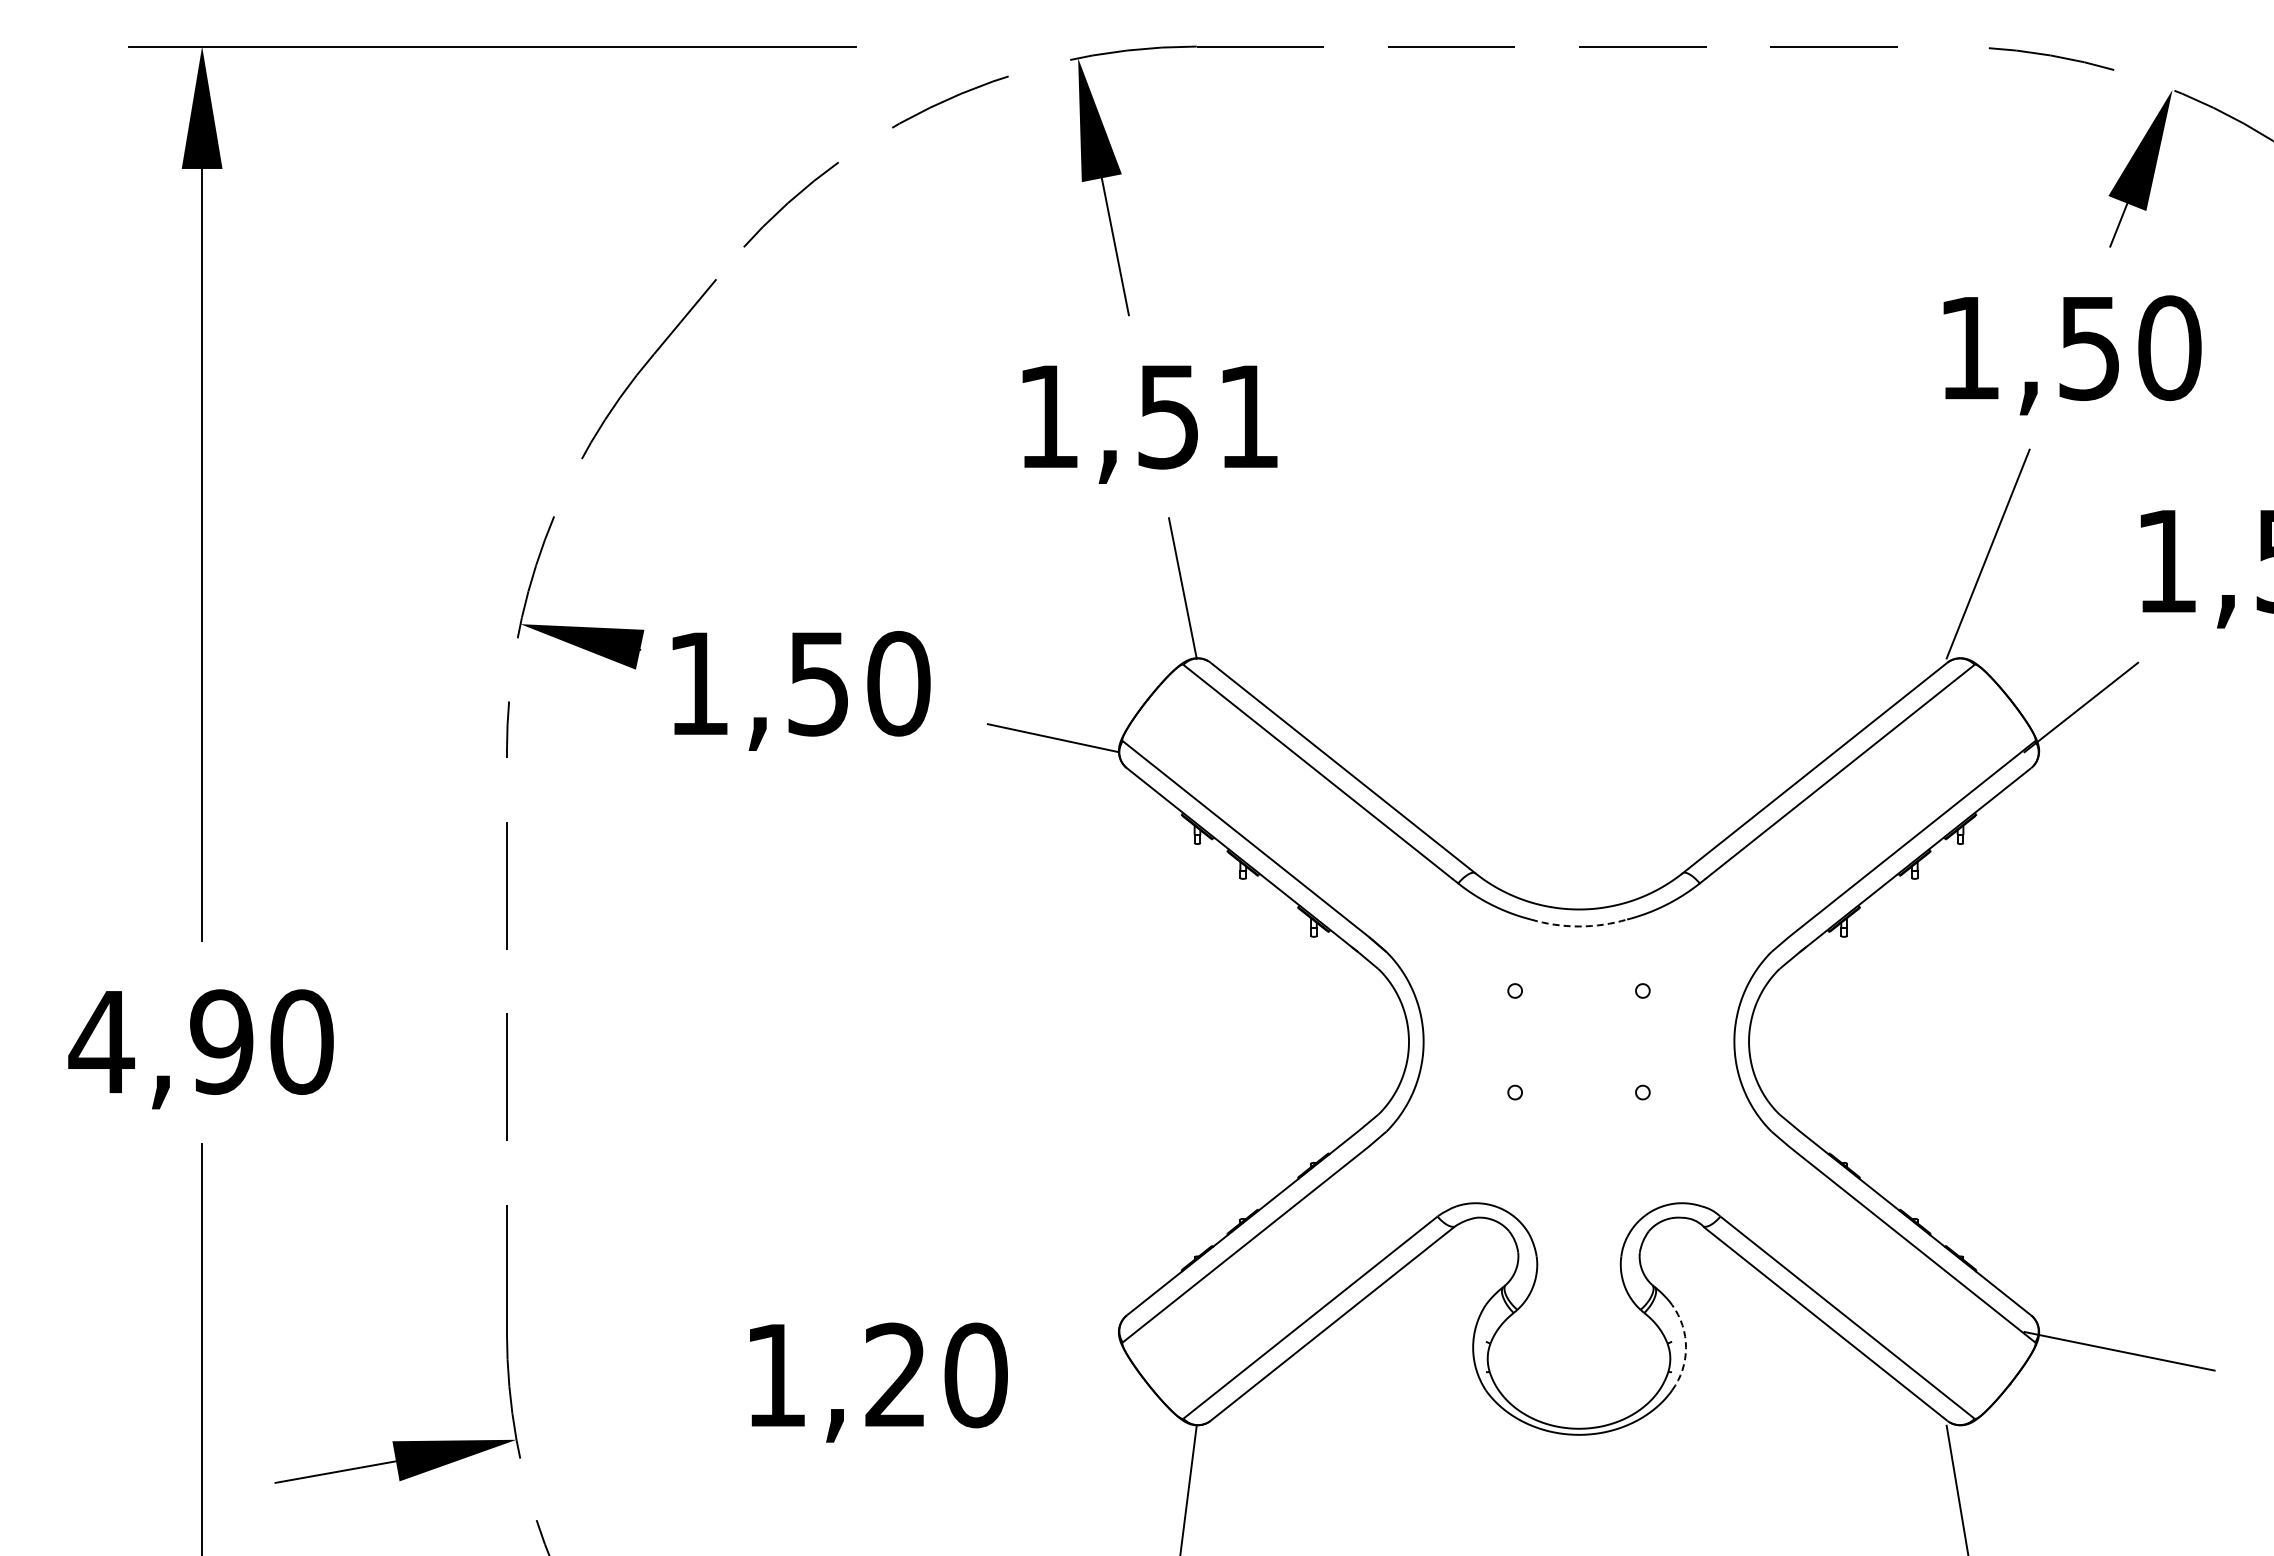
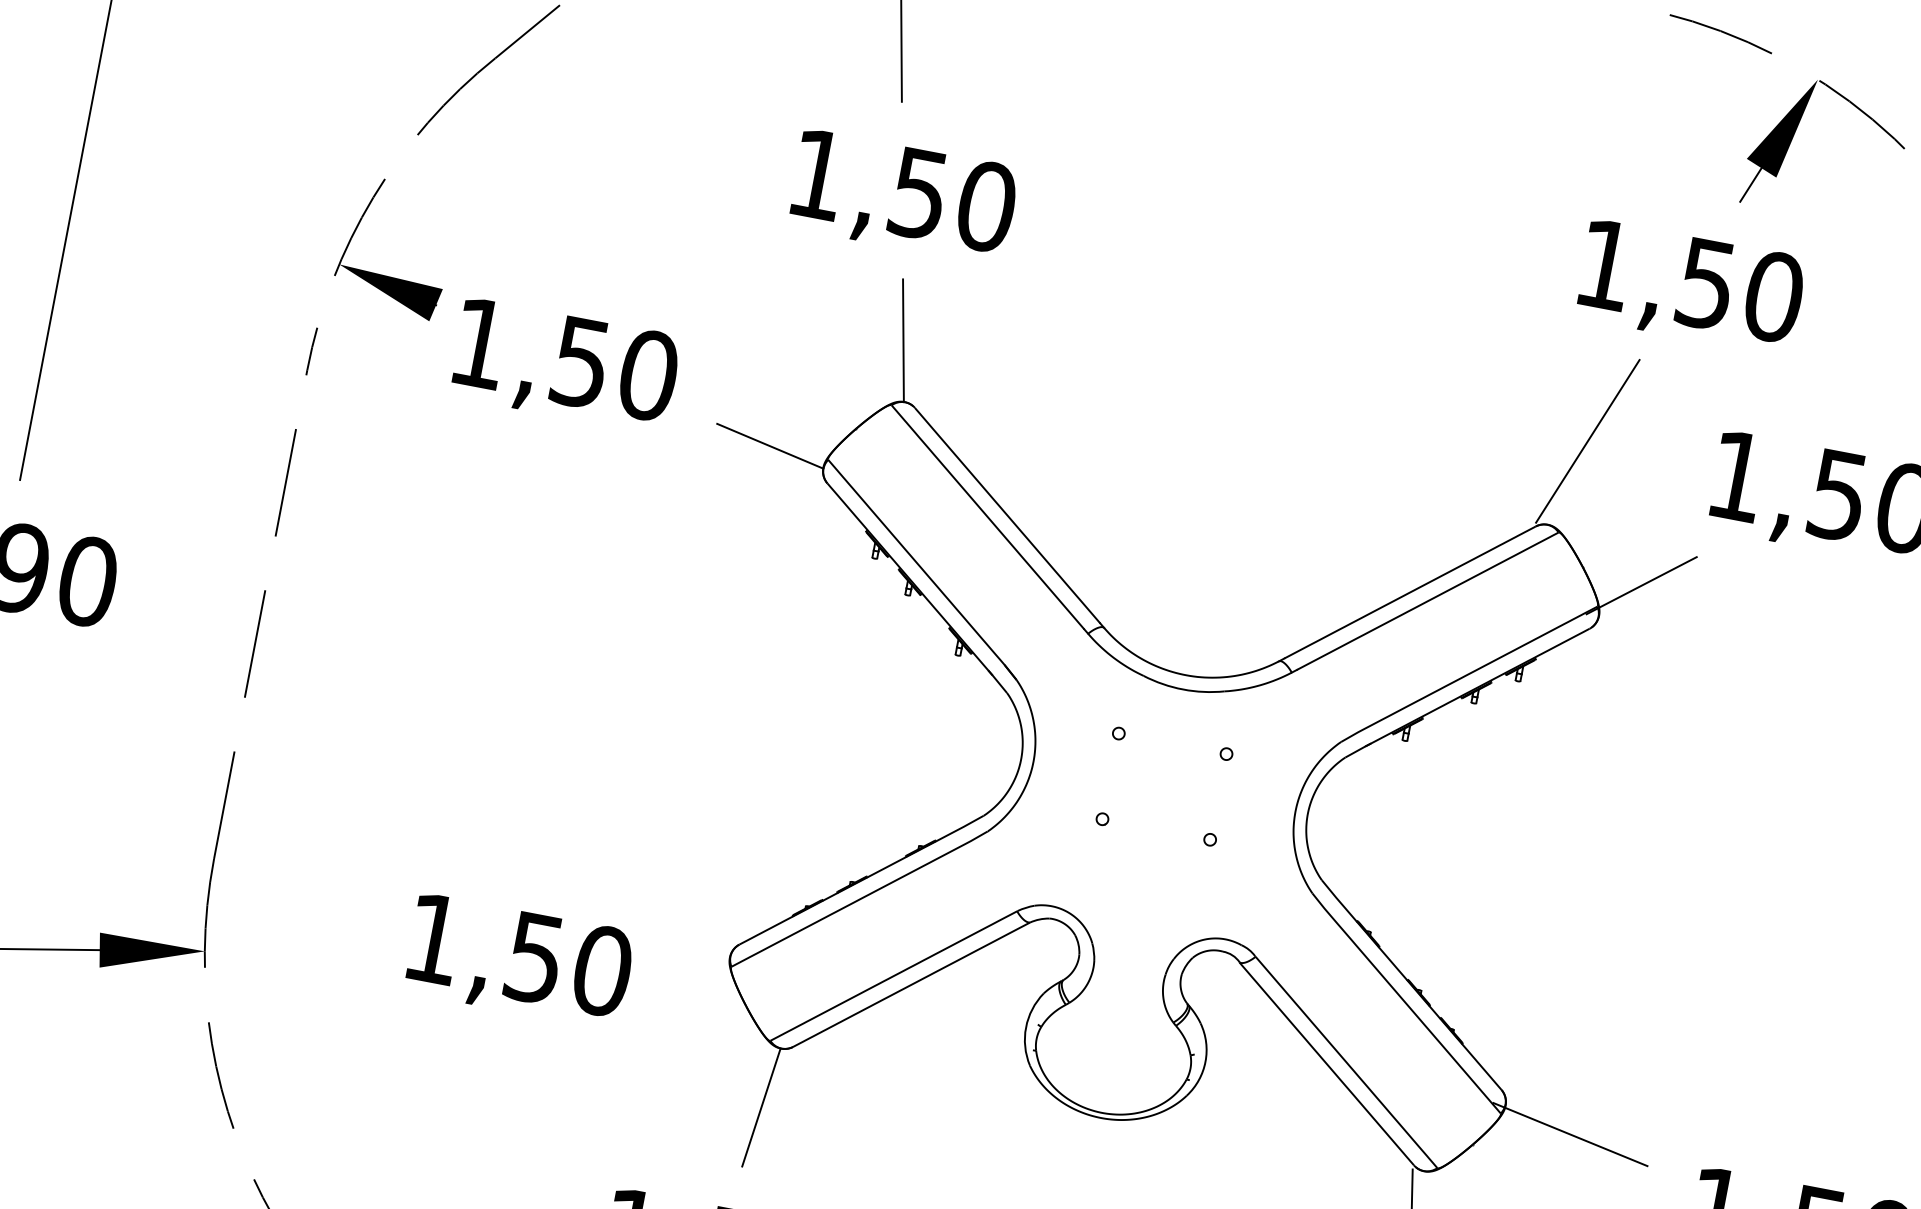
text: (1248, 416) -> (986, 206), 1,51 -> 1,50
arc: (1579, 926) -> (1183, 689), dashed -> solid
arc: (1686, 1347) -> (1205, 1061), dashed -> solid
text: (895, 1375) -> (534, 958), 1,20 -> 1,50

